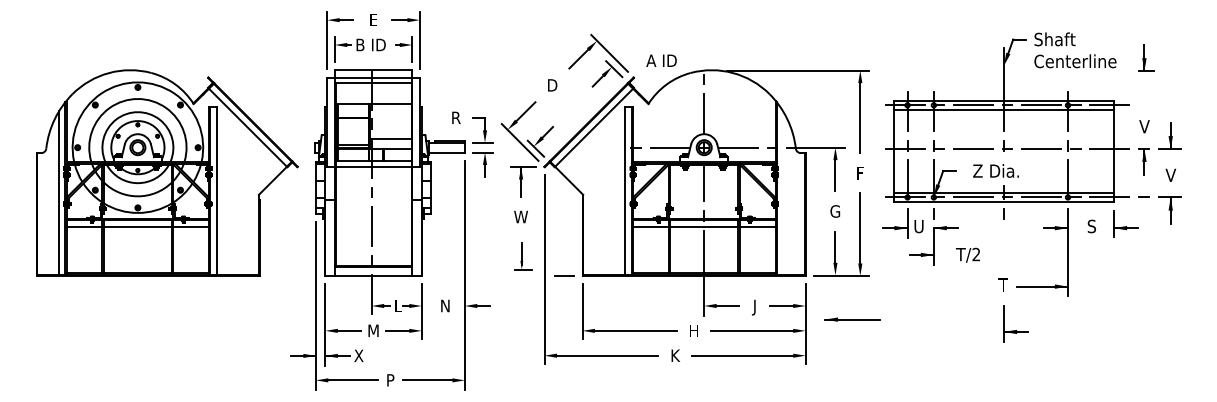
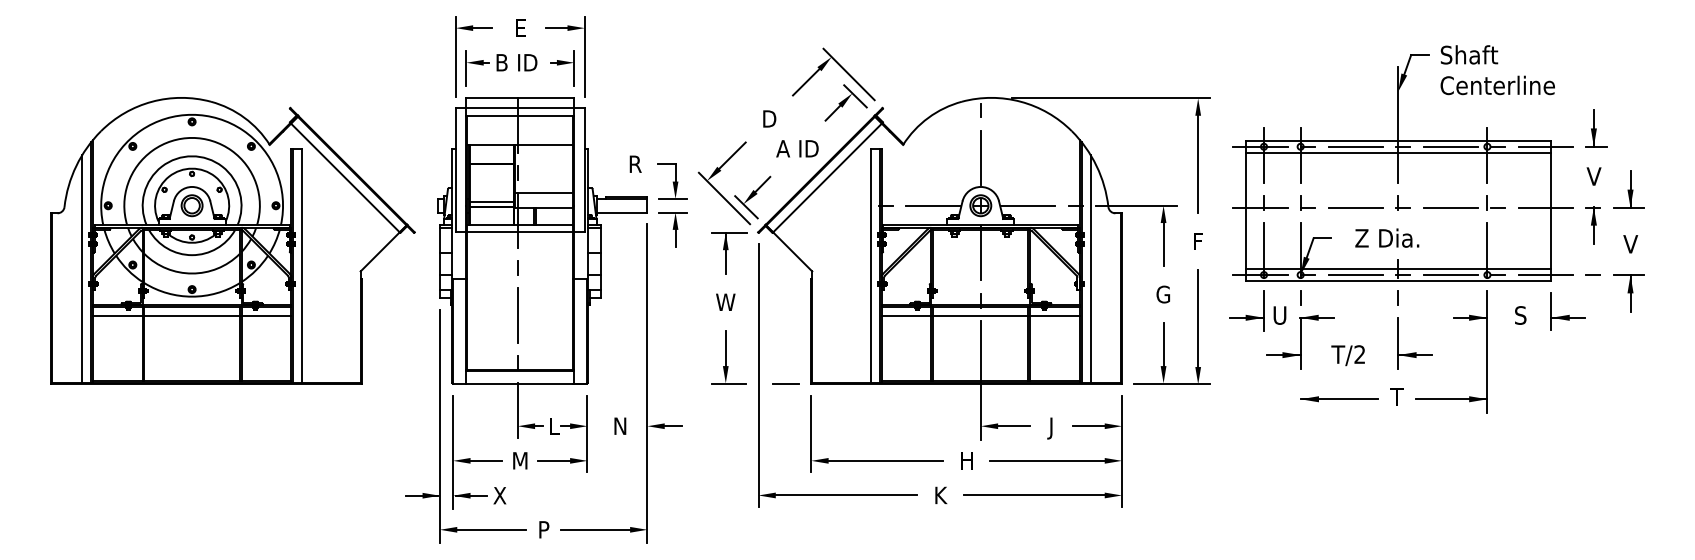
part: (1146, 57) -> (1596, 127), moved
text: (661, 60) -> (797, 148), moved
line: (783, 193) -> (1091, 269), added
part: (523, 256) -> (729, 357), size x1.43
part: (852, 319) -> (1339, 399), moved
part: (1016, 329) -> (1415, 351), moved

